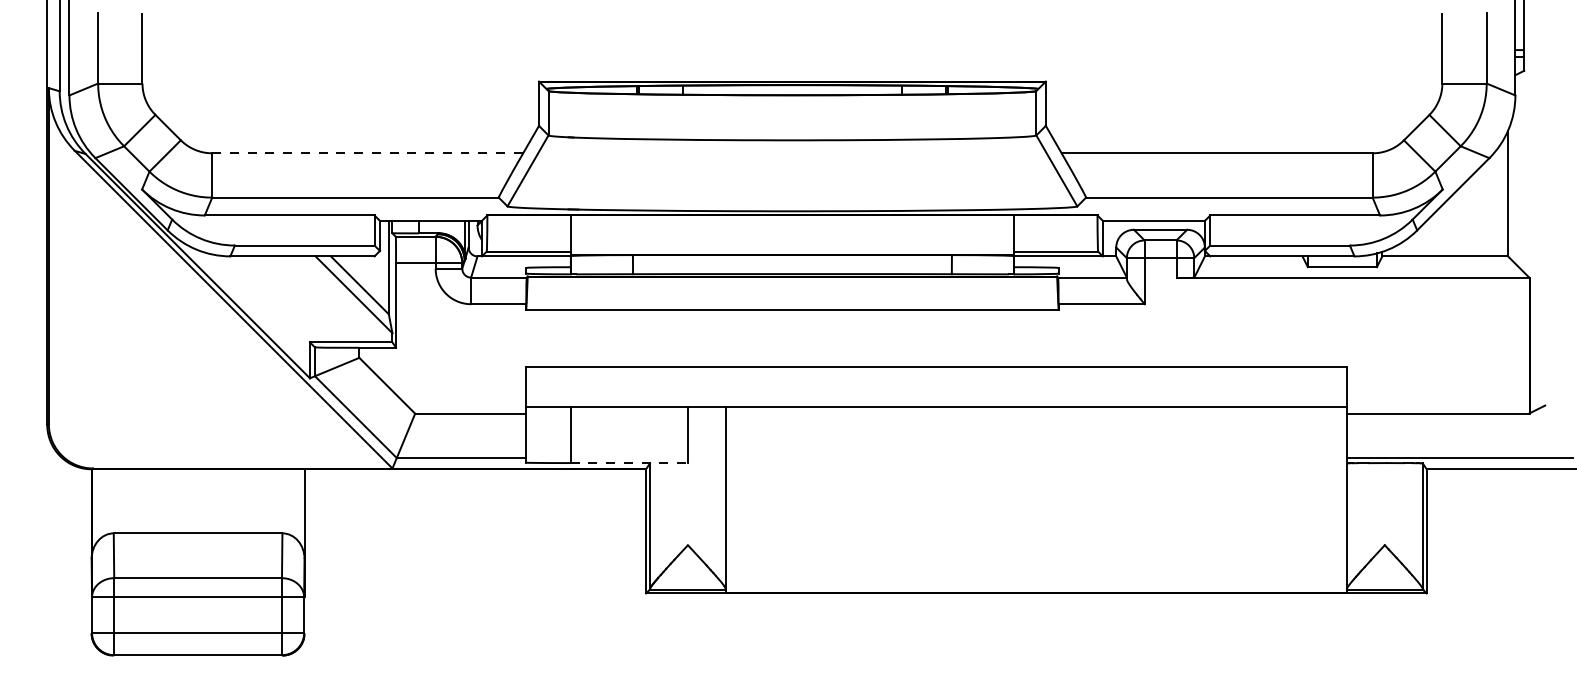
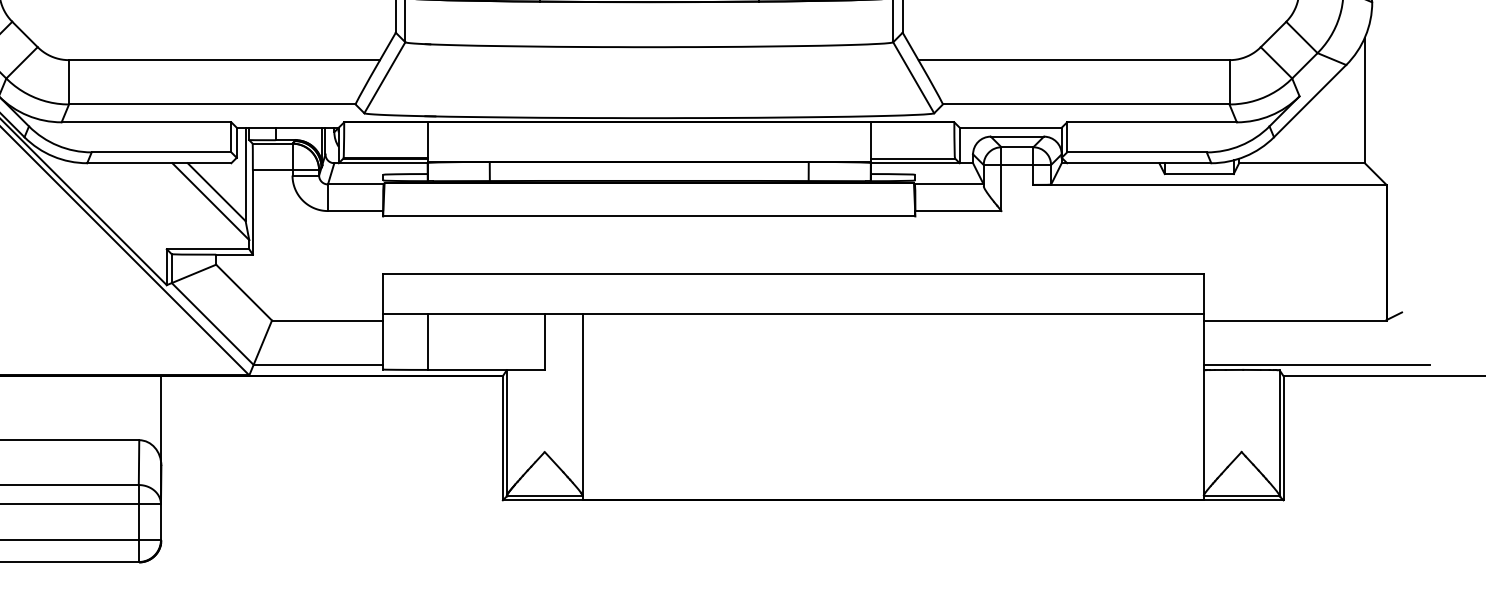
line: (368, 153) -> (225, 60), dashed -> solid
line: (629, 463) -> (486, 370), dashed -> solid

